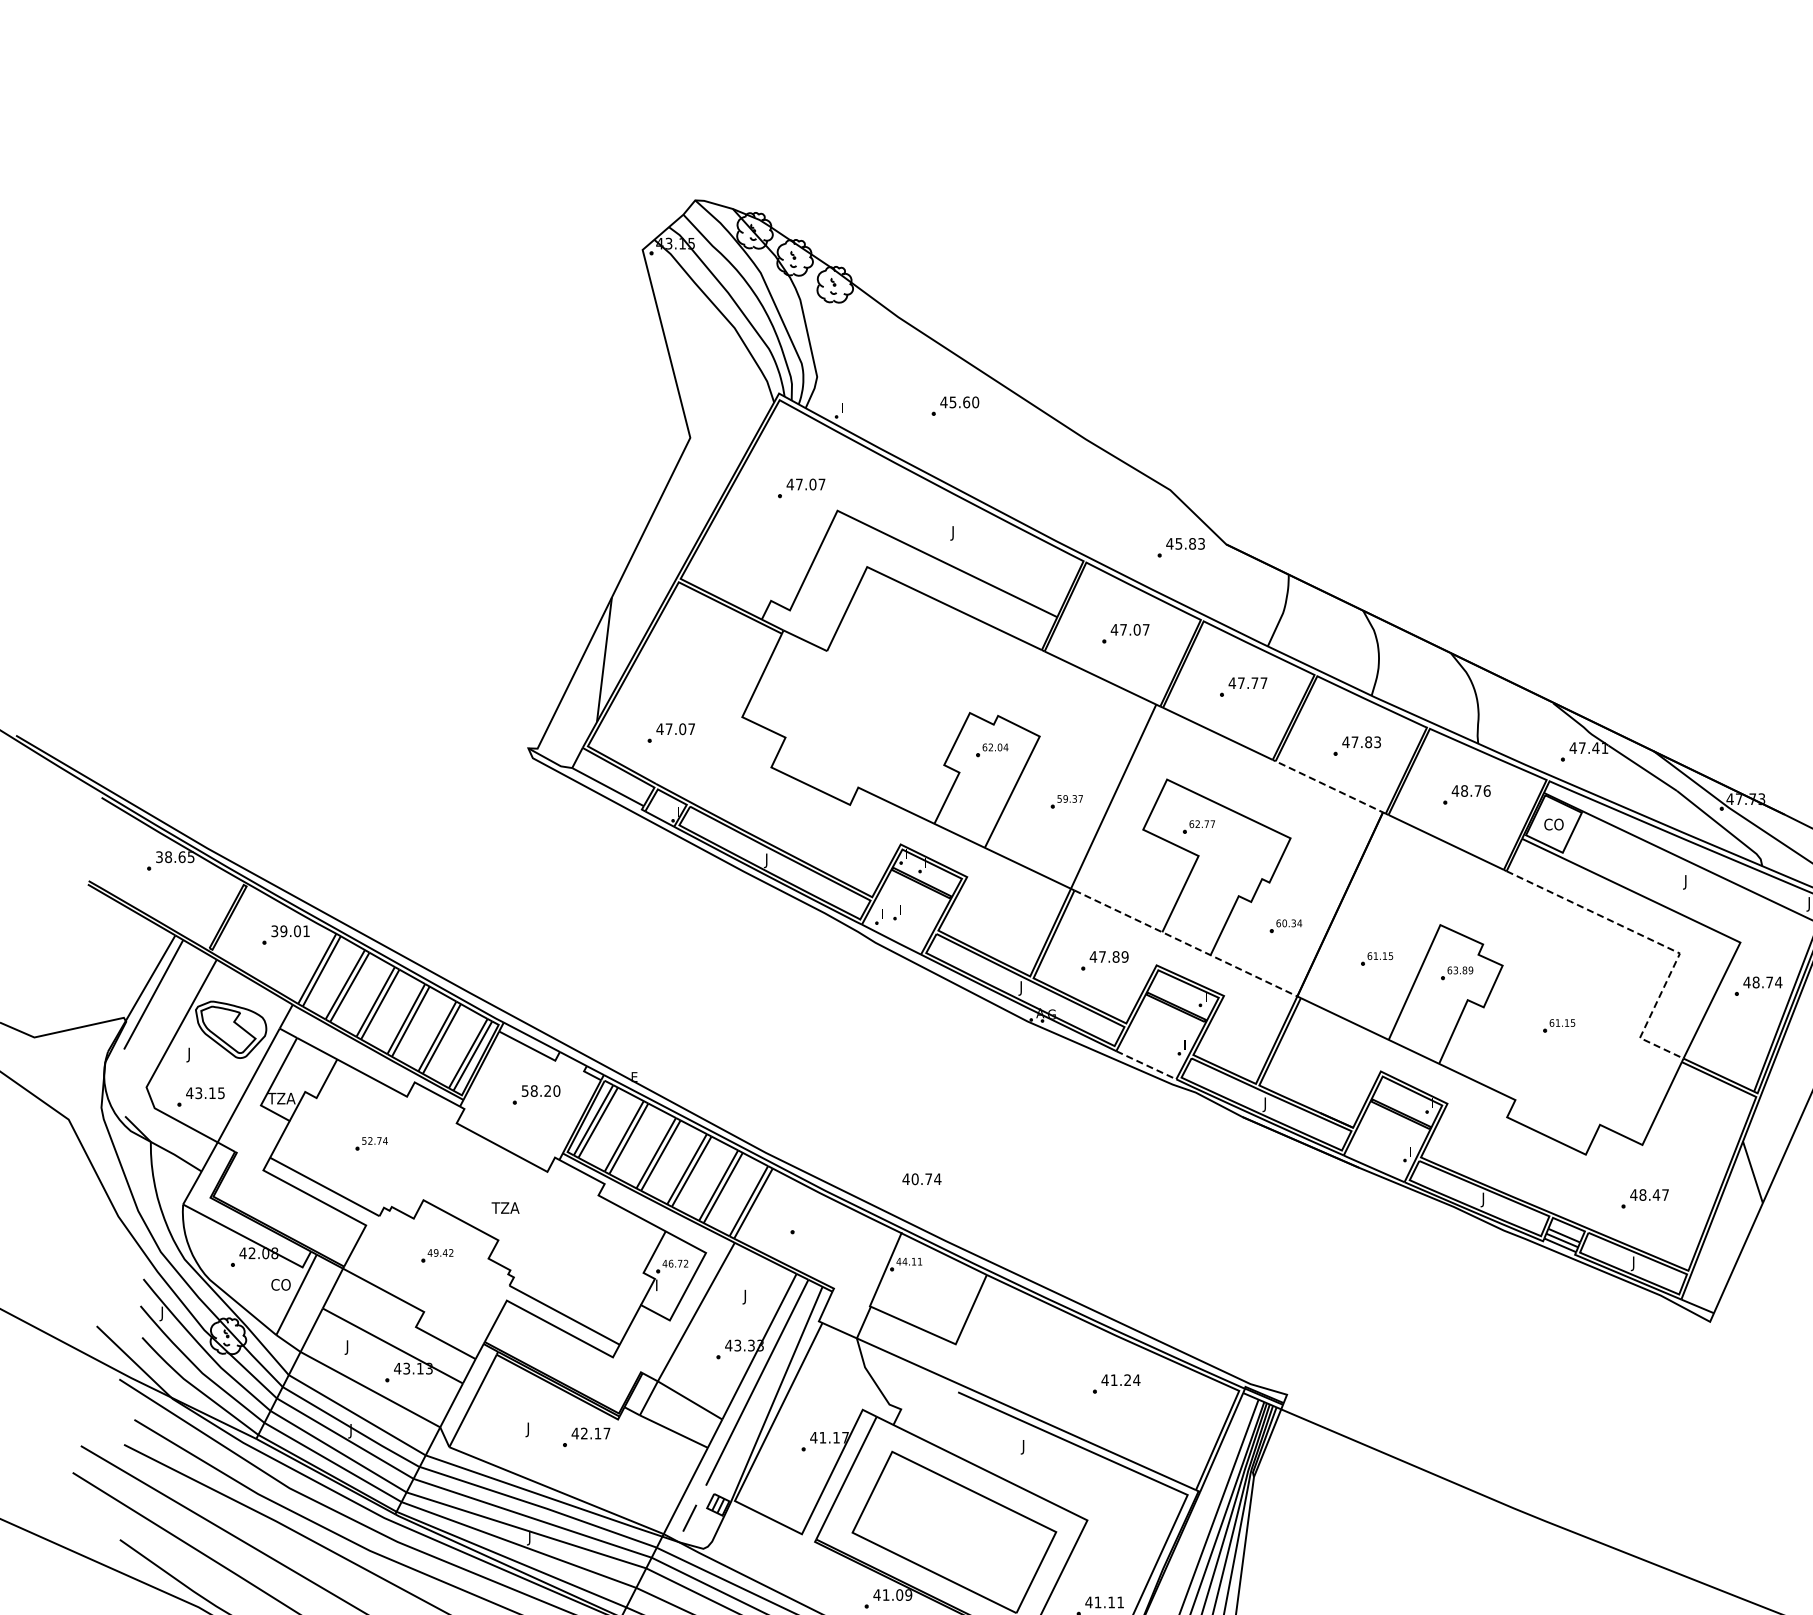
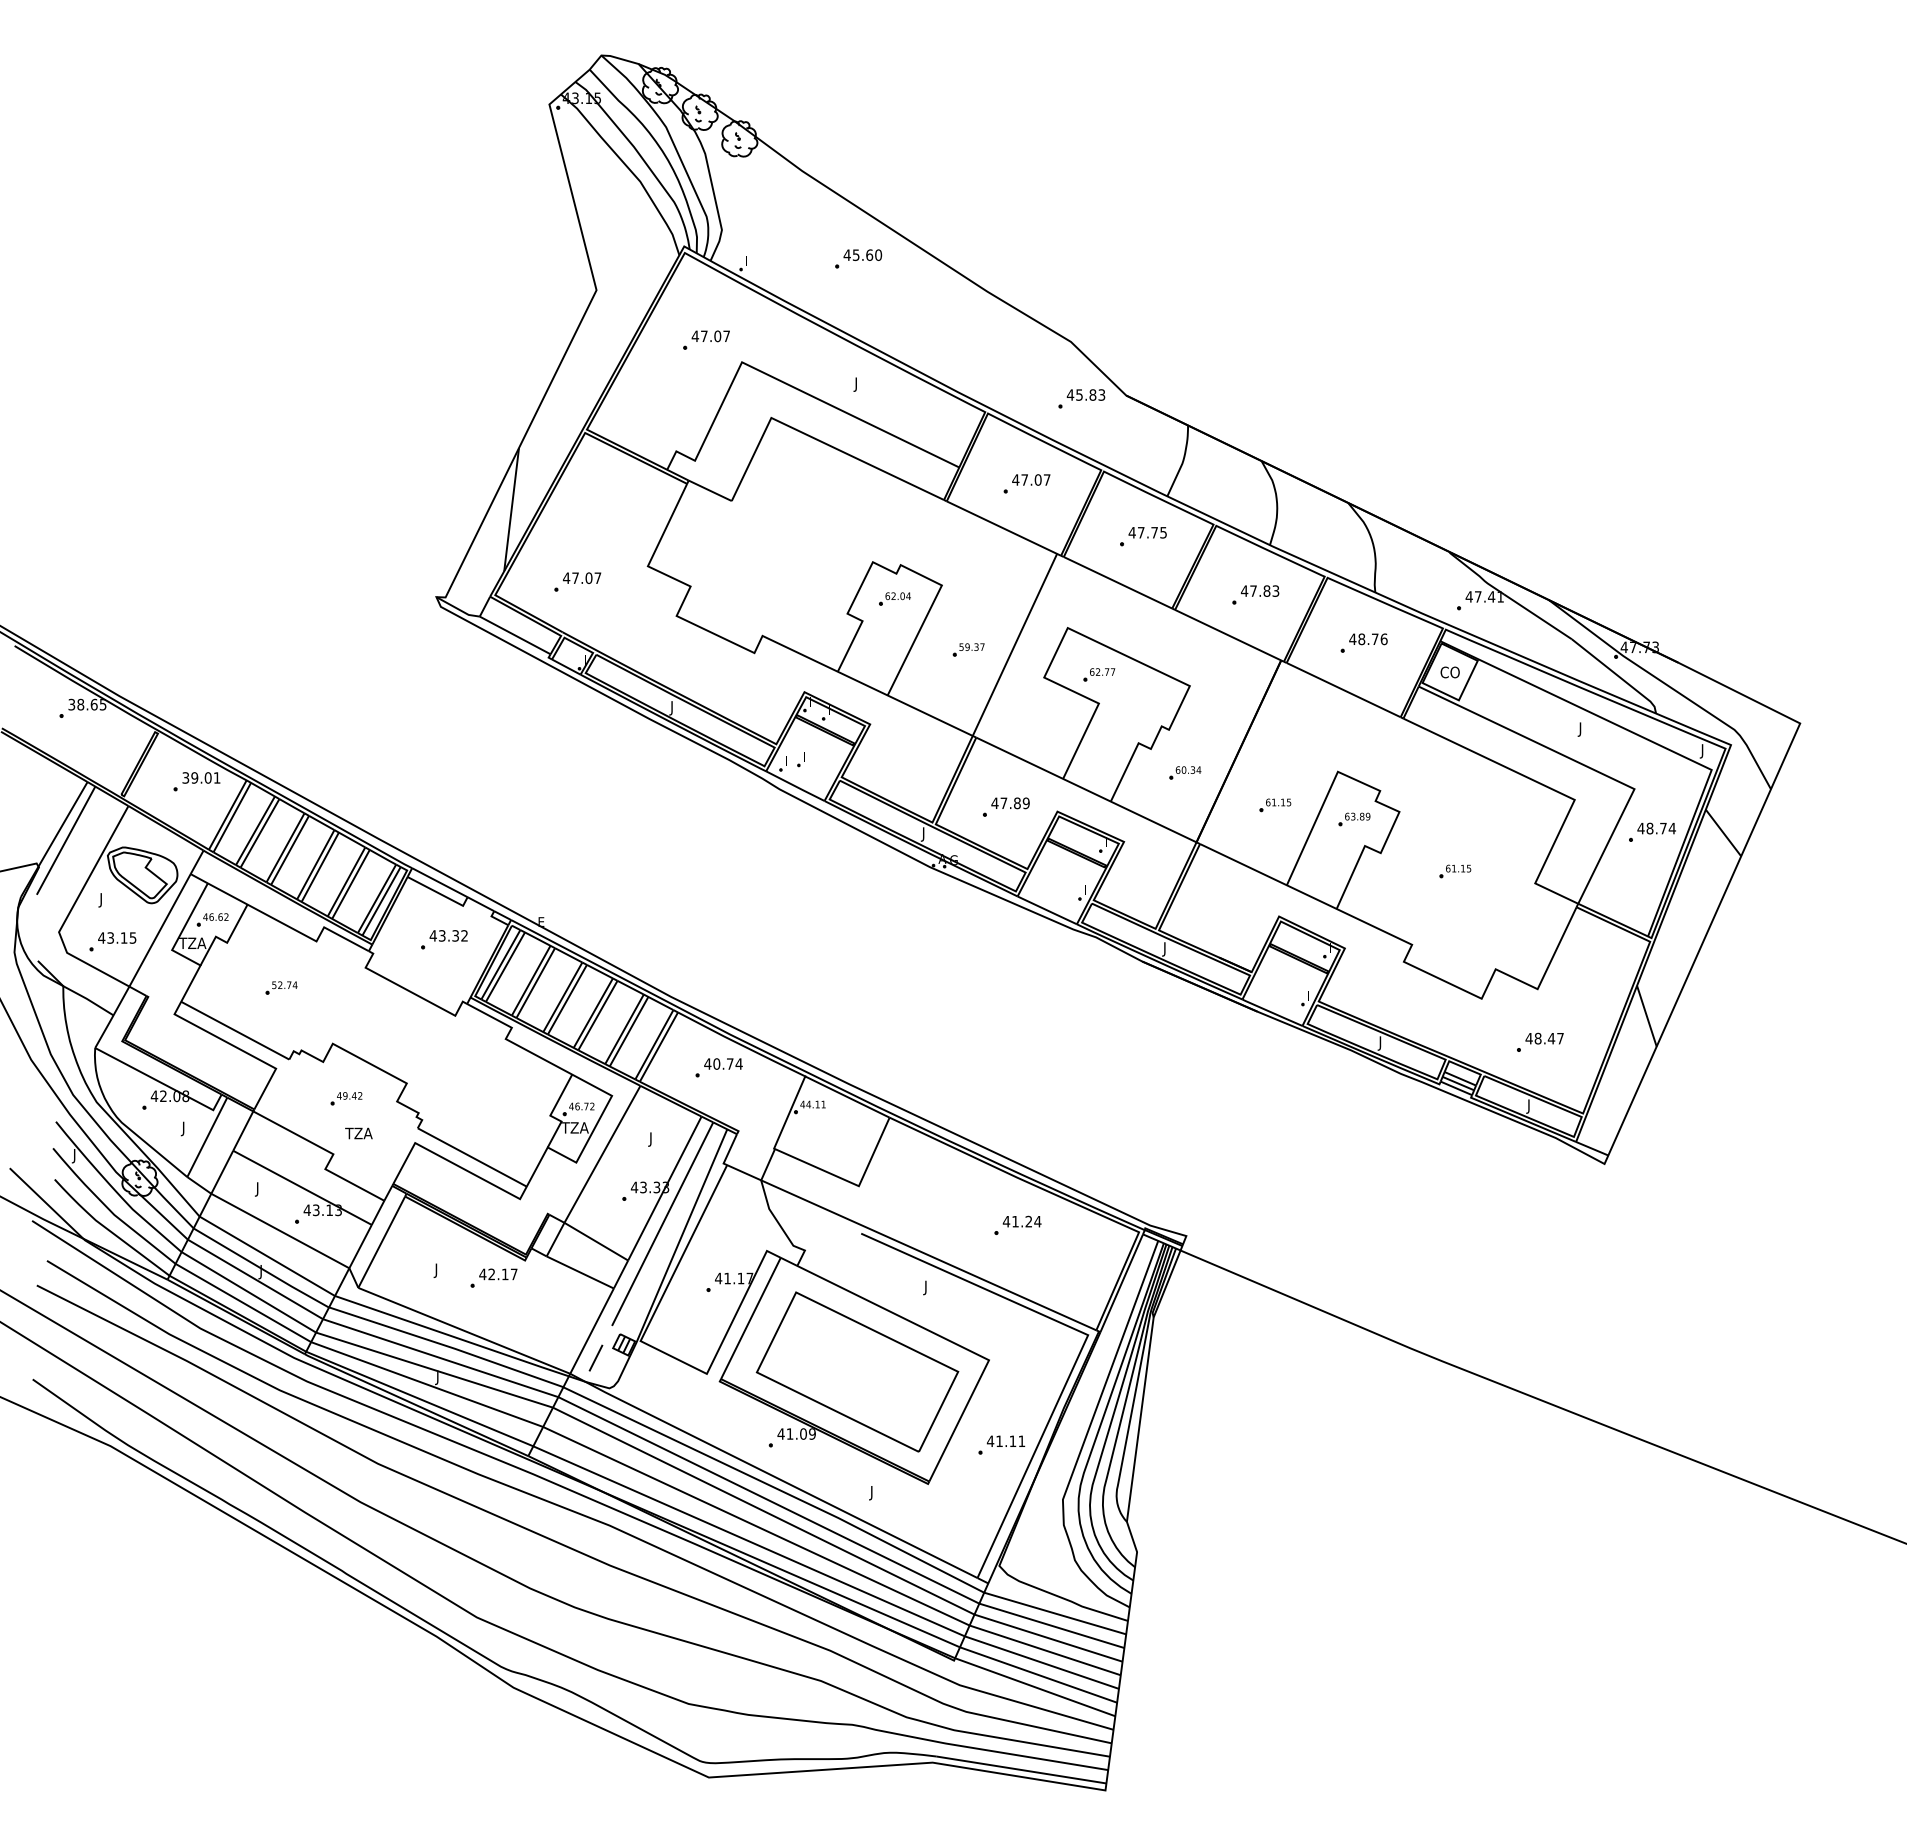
text: (1263, 682) -> (1163, 532), 47.77 -> 47.75
line: (1330, 787) -> (1229, 635), dashed -> solid
line: (1186, 942) -> (1086, 789), dashed -> solid
line: (1659, 943) -> (1554, 790), dashed -> solid
line: (1147, 1065) -> (1048, 910), dashed -> solid
part: (301, 1074) -> (212, 919), added
text: (540, 1090) -> (448, 935), 58.20 -> 43.32
text: (921, 1178) -> (723, 1063), moved
text: (505, 1208) -> (358, 1133), moved
text: (668, 1284) -> (574, 1127), I -> TZA
text: (279, 1285) -> (190, 1128), CO -> J

